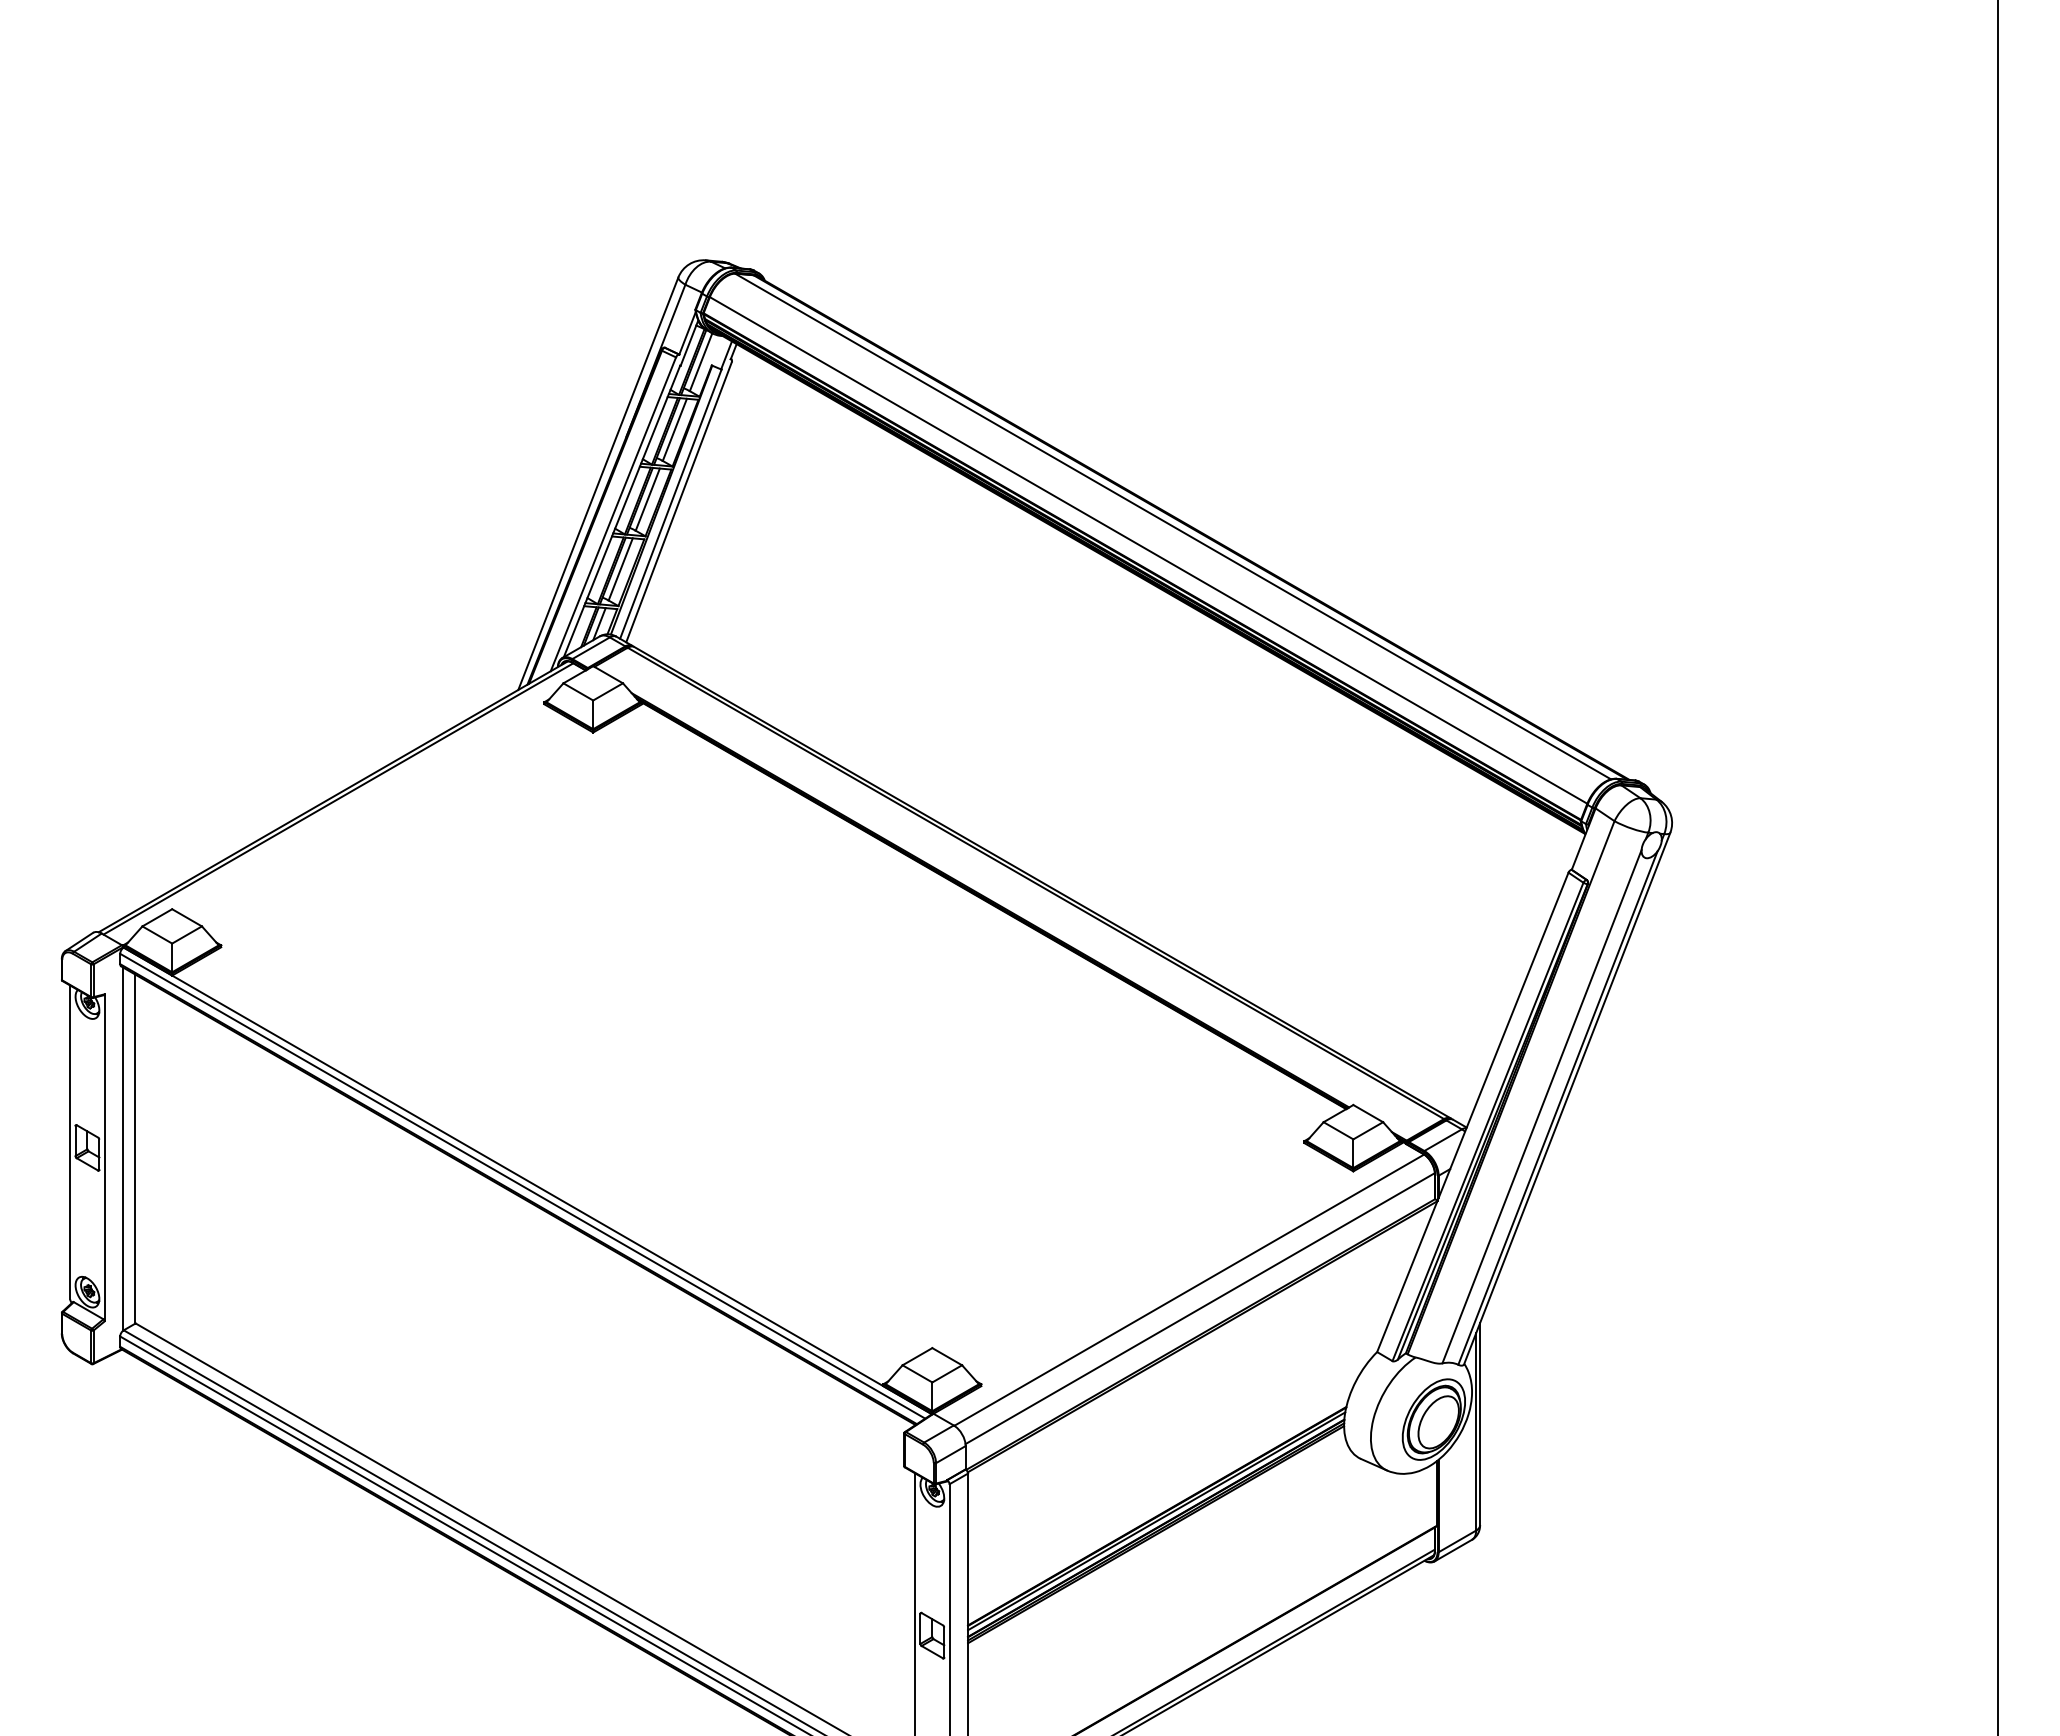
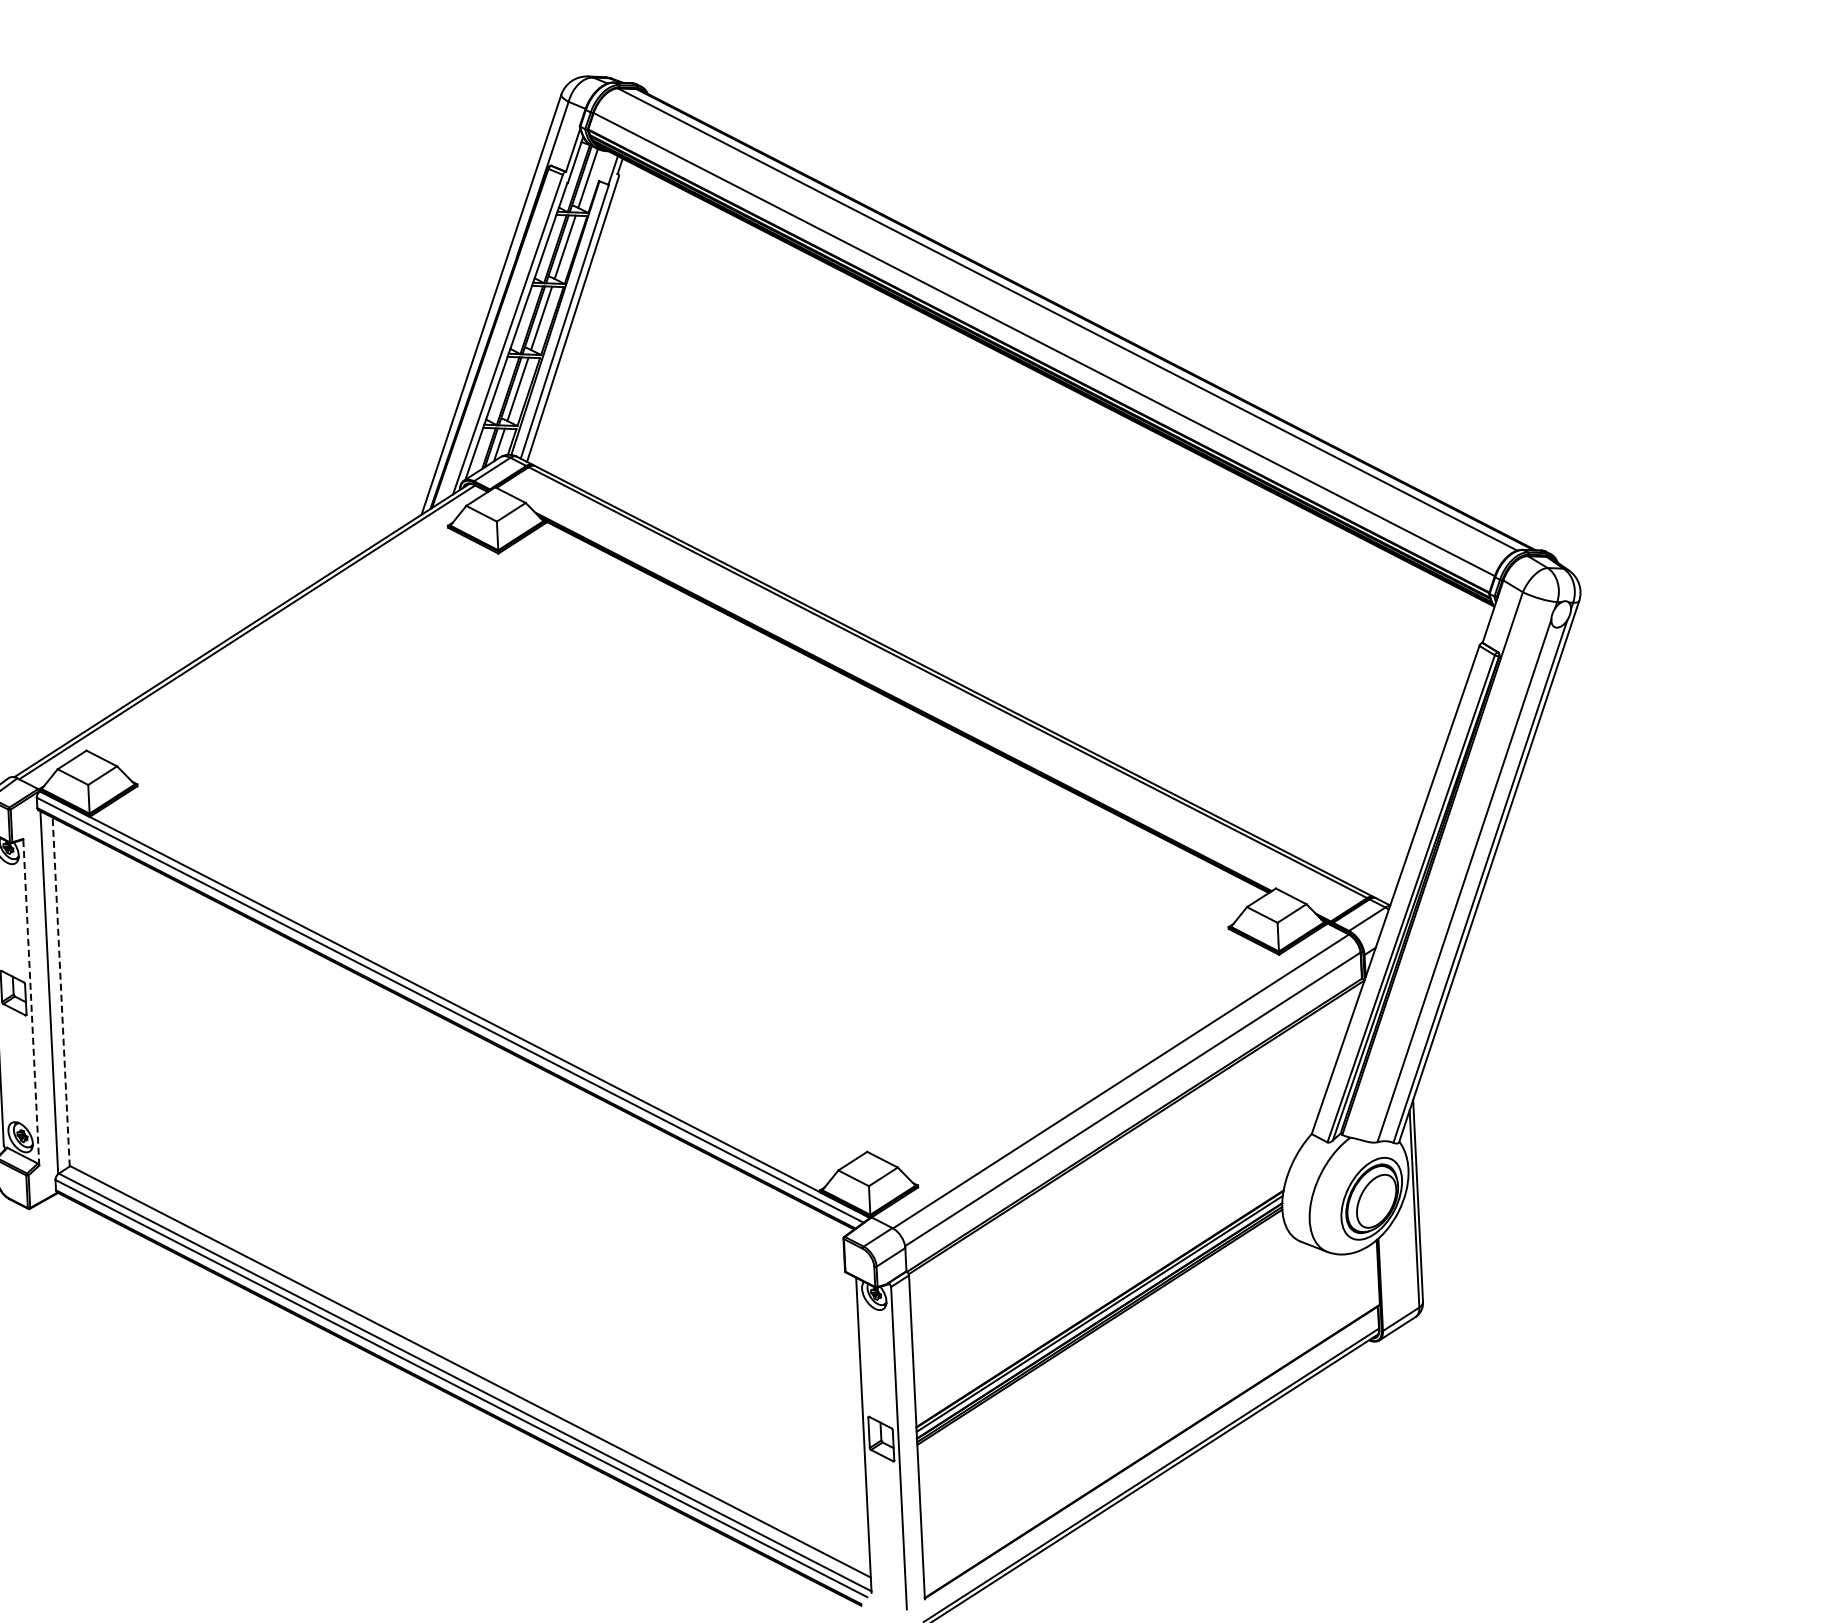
line: (135, 1149) -> (61, 992), solid -> dashed
line: (104, 1157) -> (31, 1001), solid -> dashed

